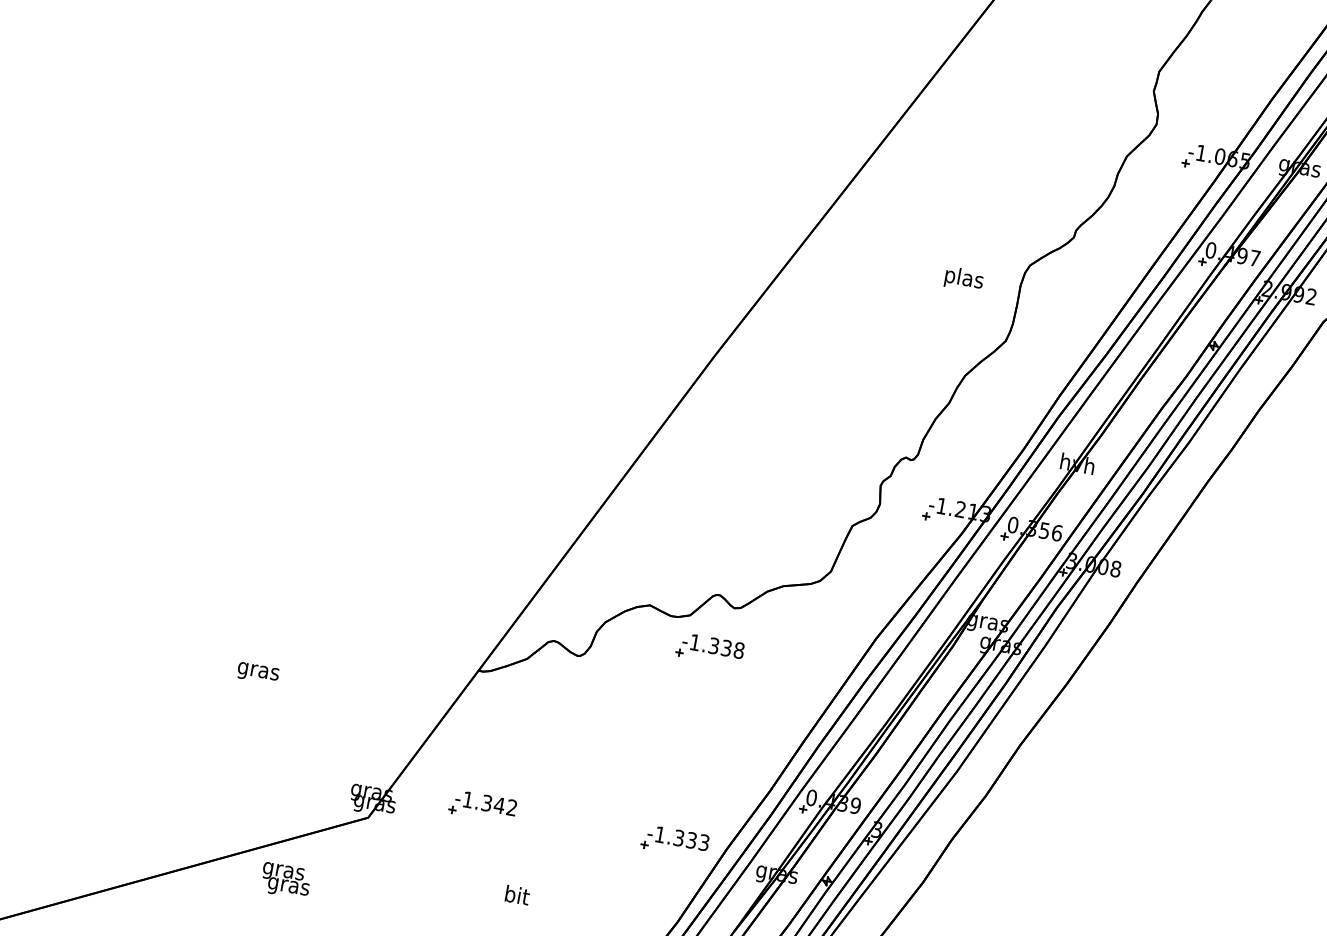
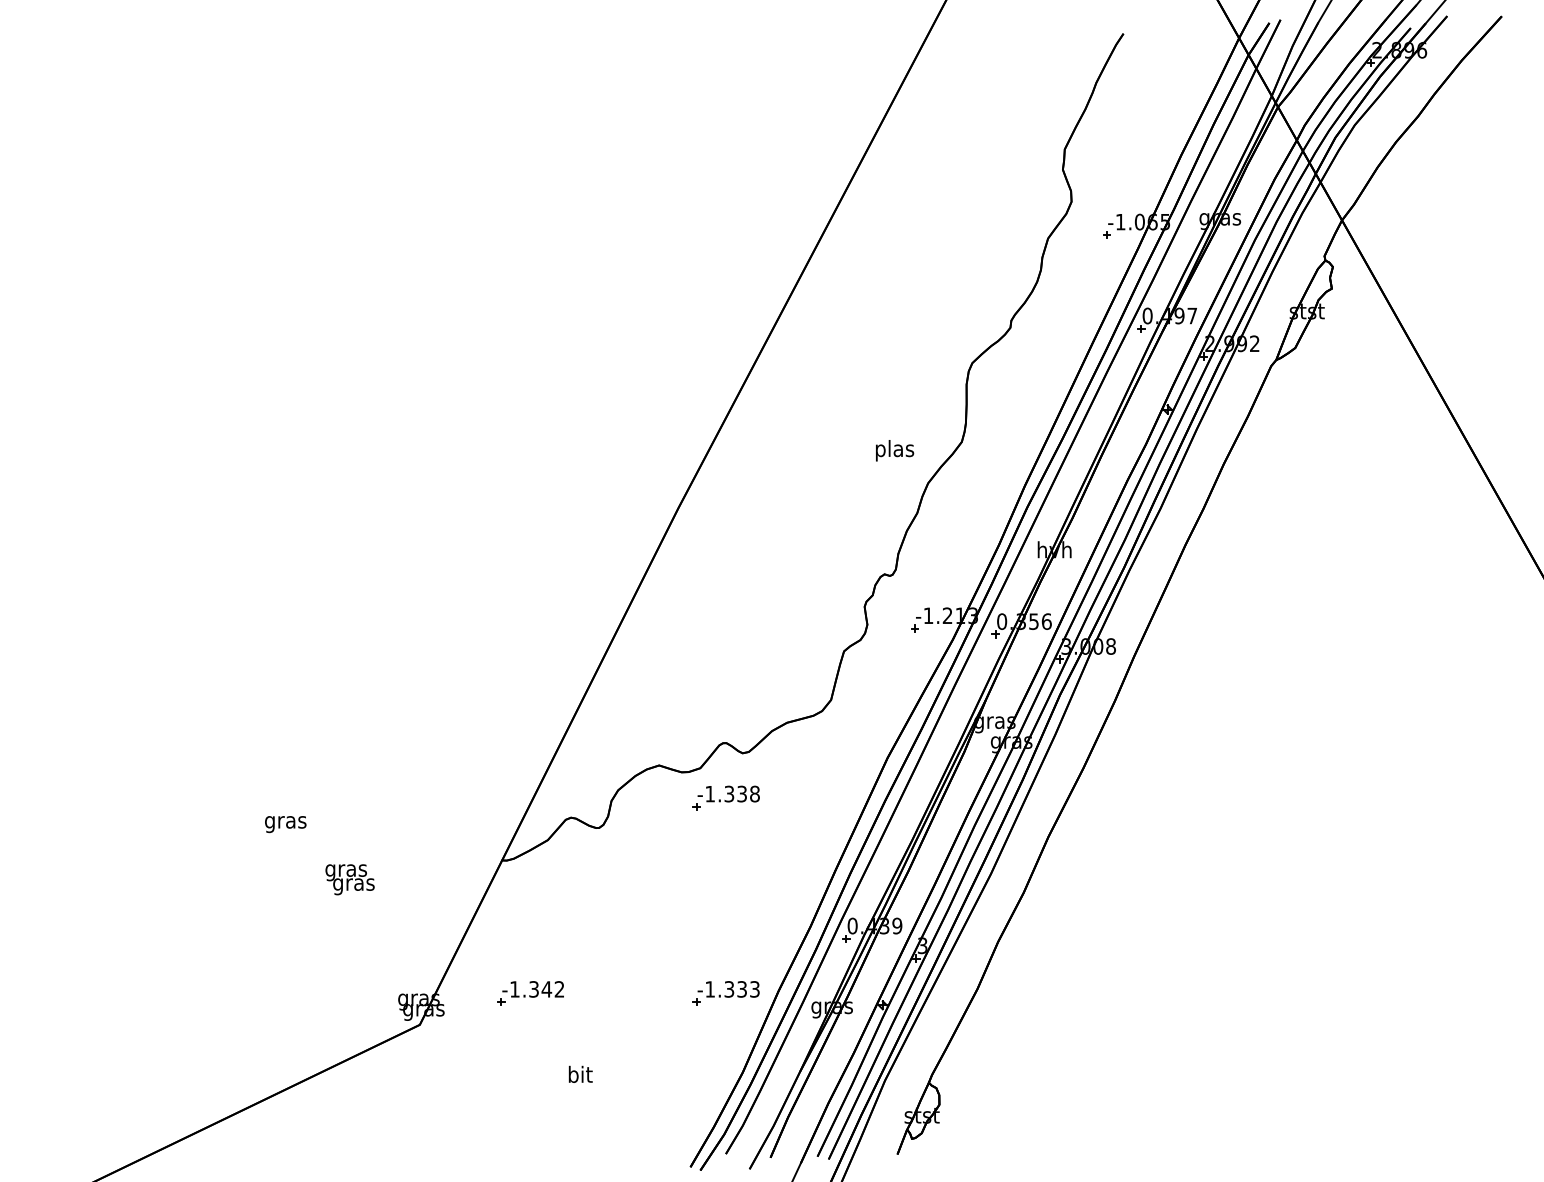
text: (964, 279) -> (895, 450), moved
text: (257, 673) -> (285, 824), moved
text: (285, 880) -> (349, 879), moved

